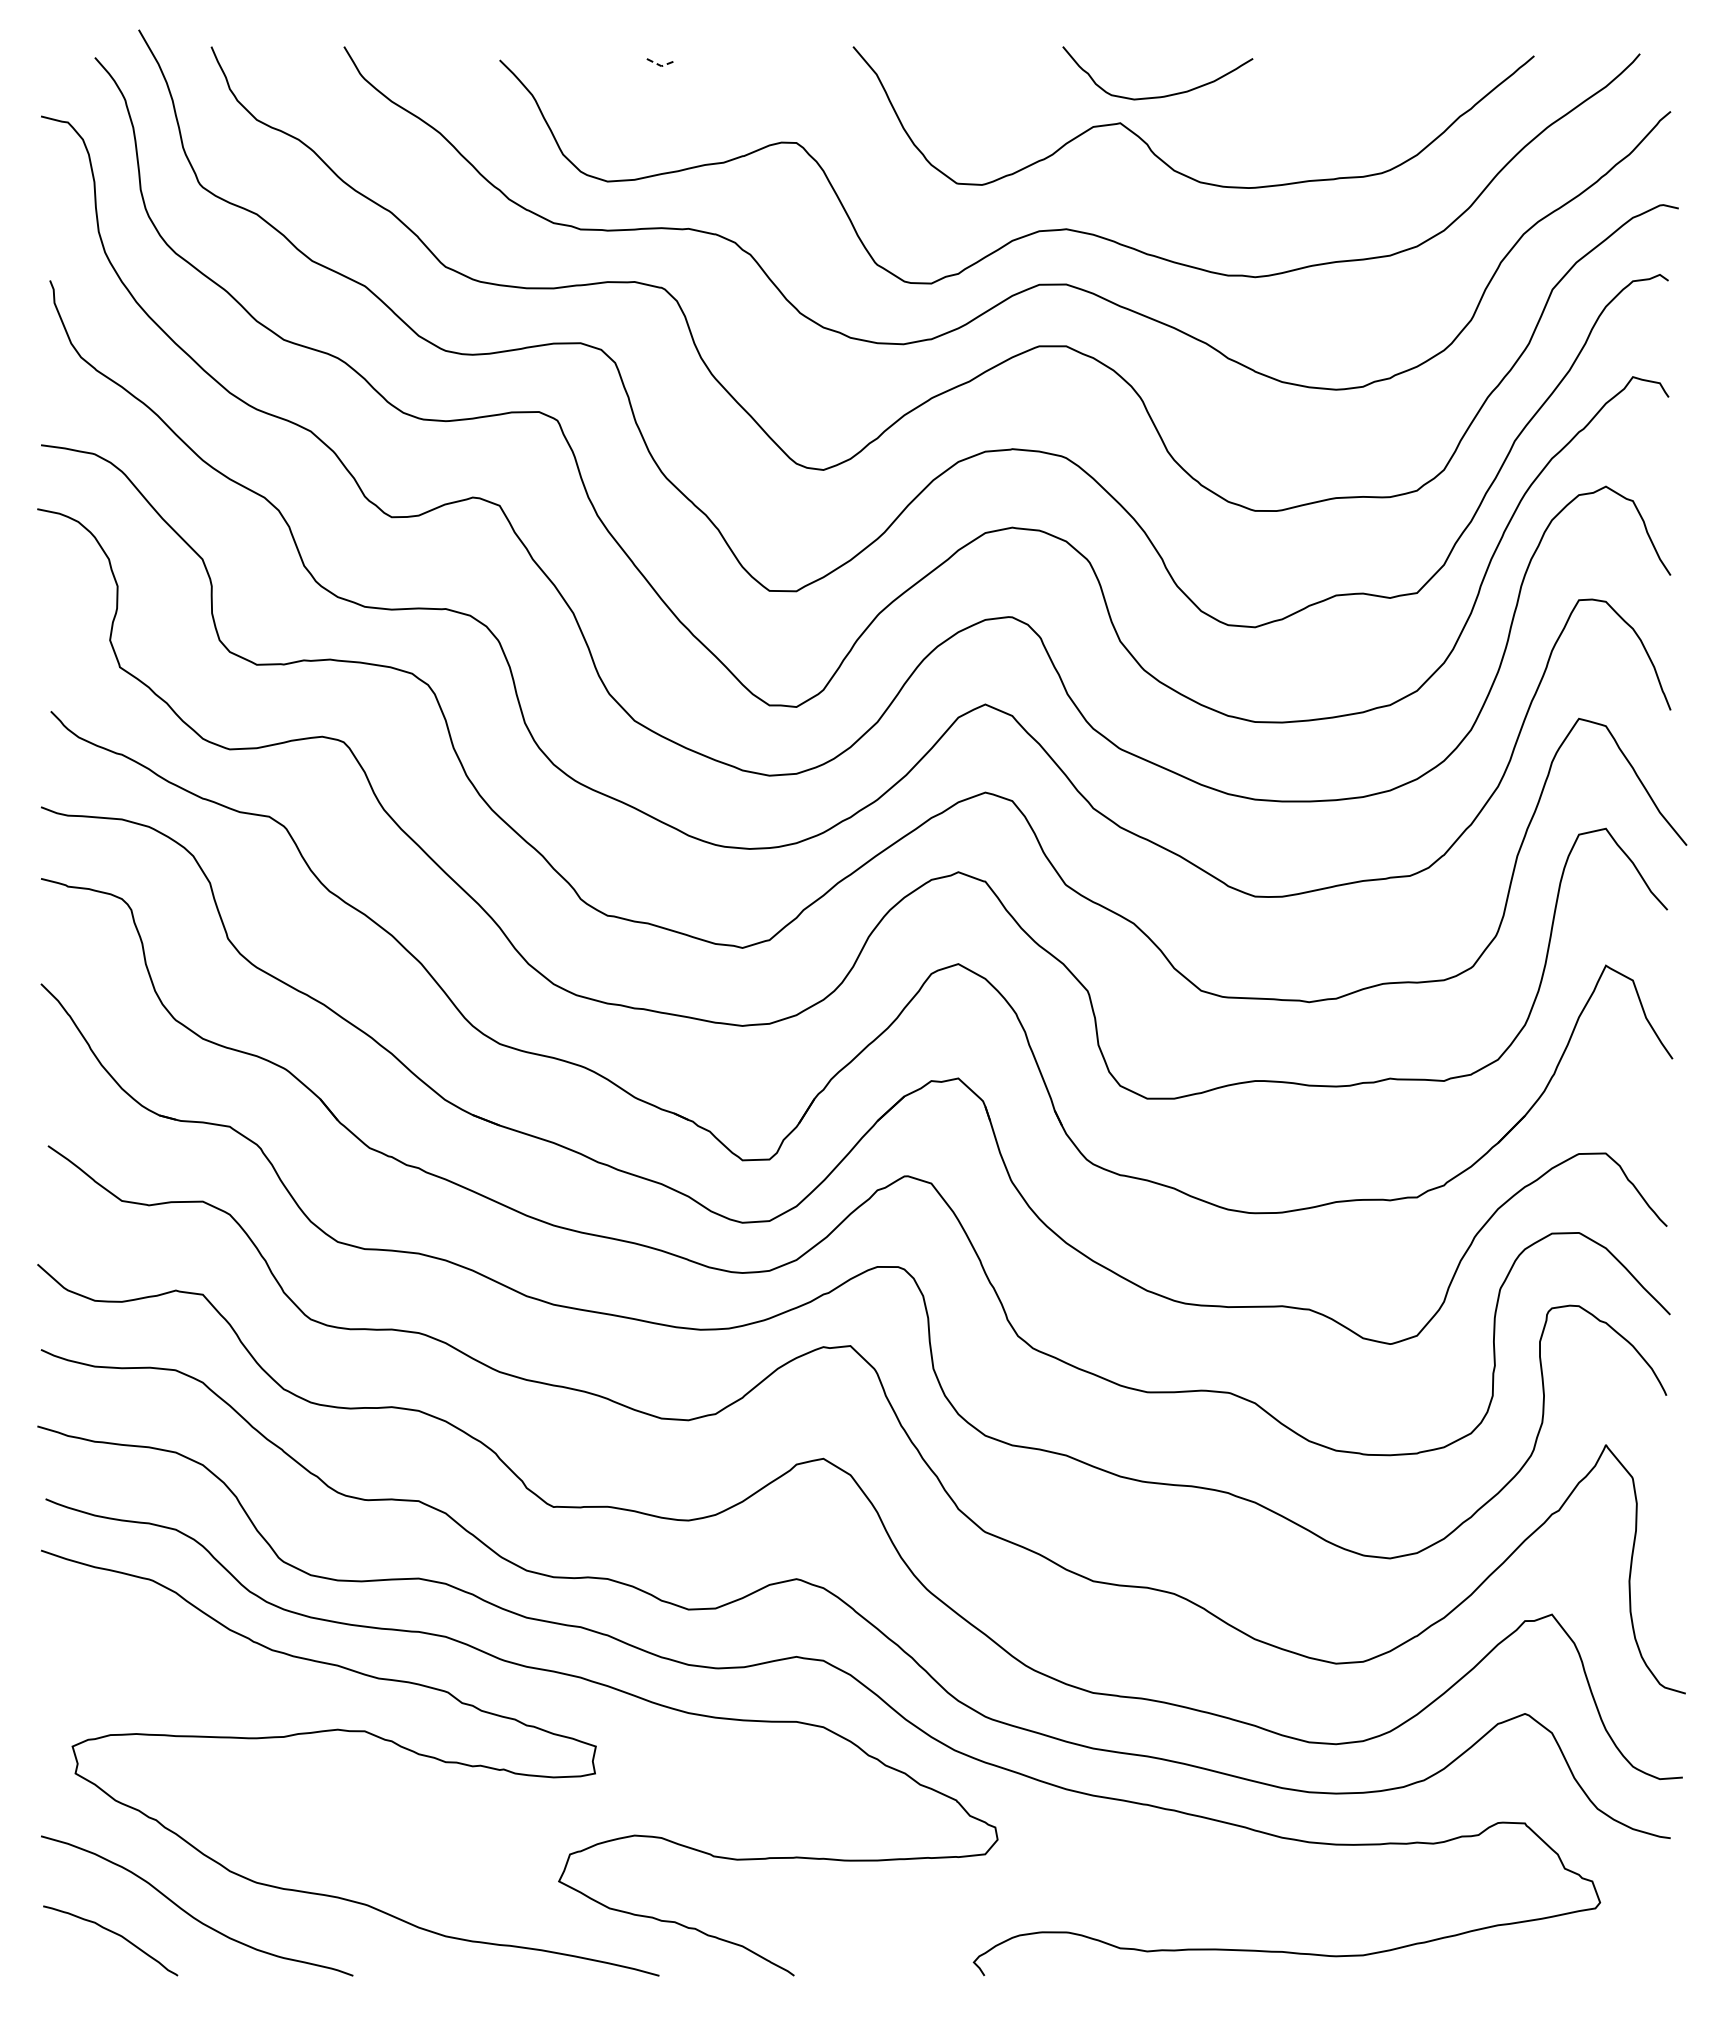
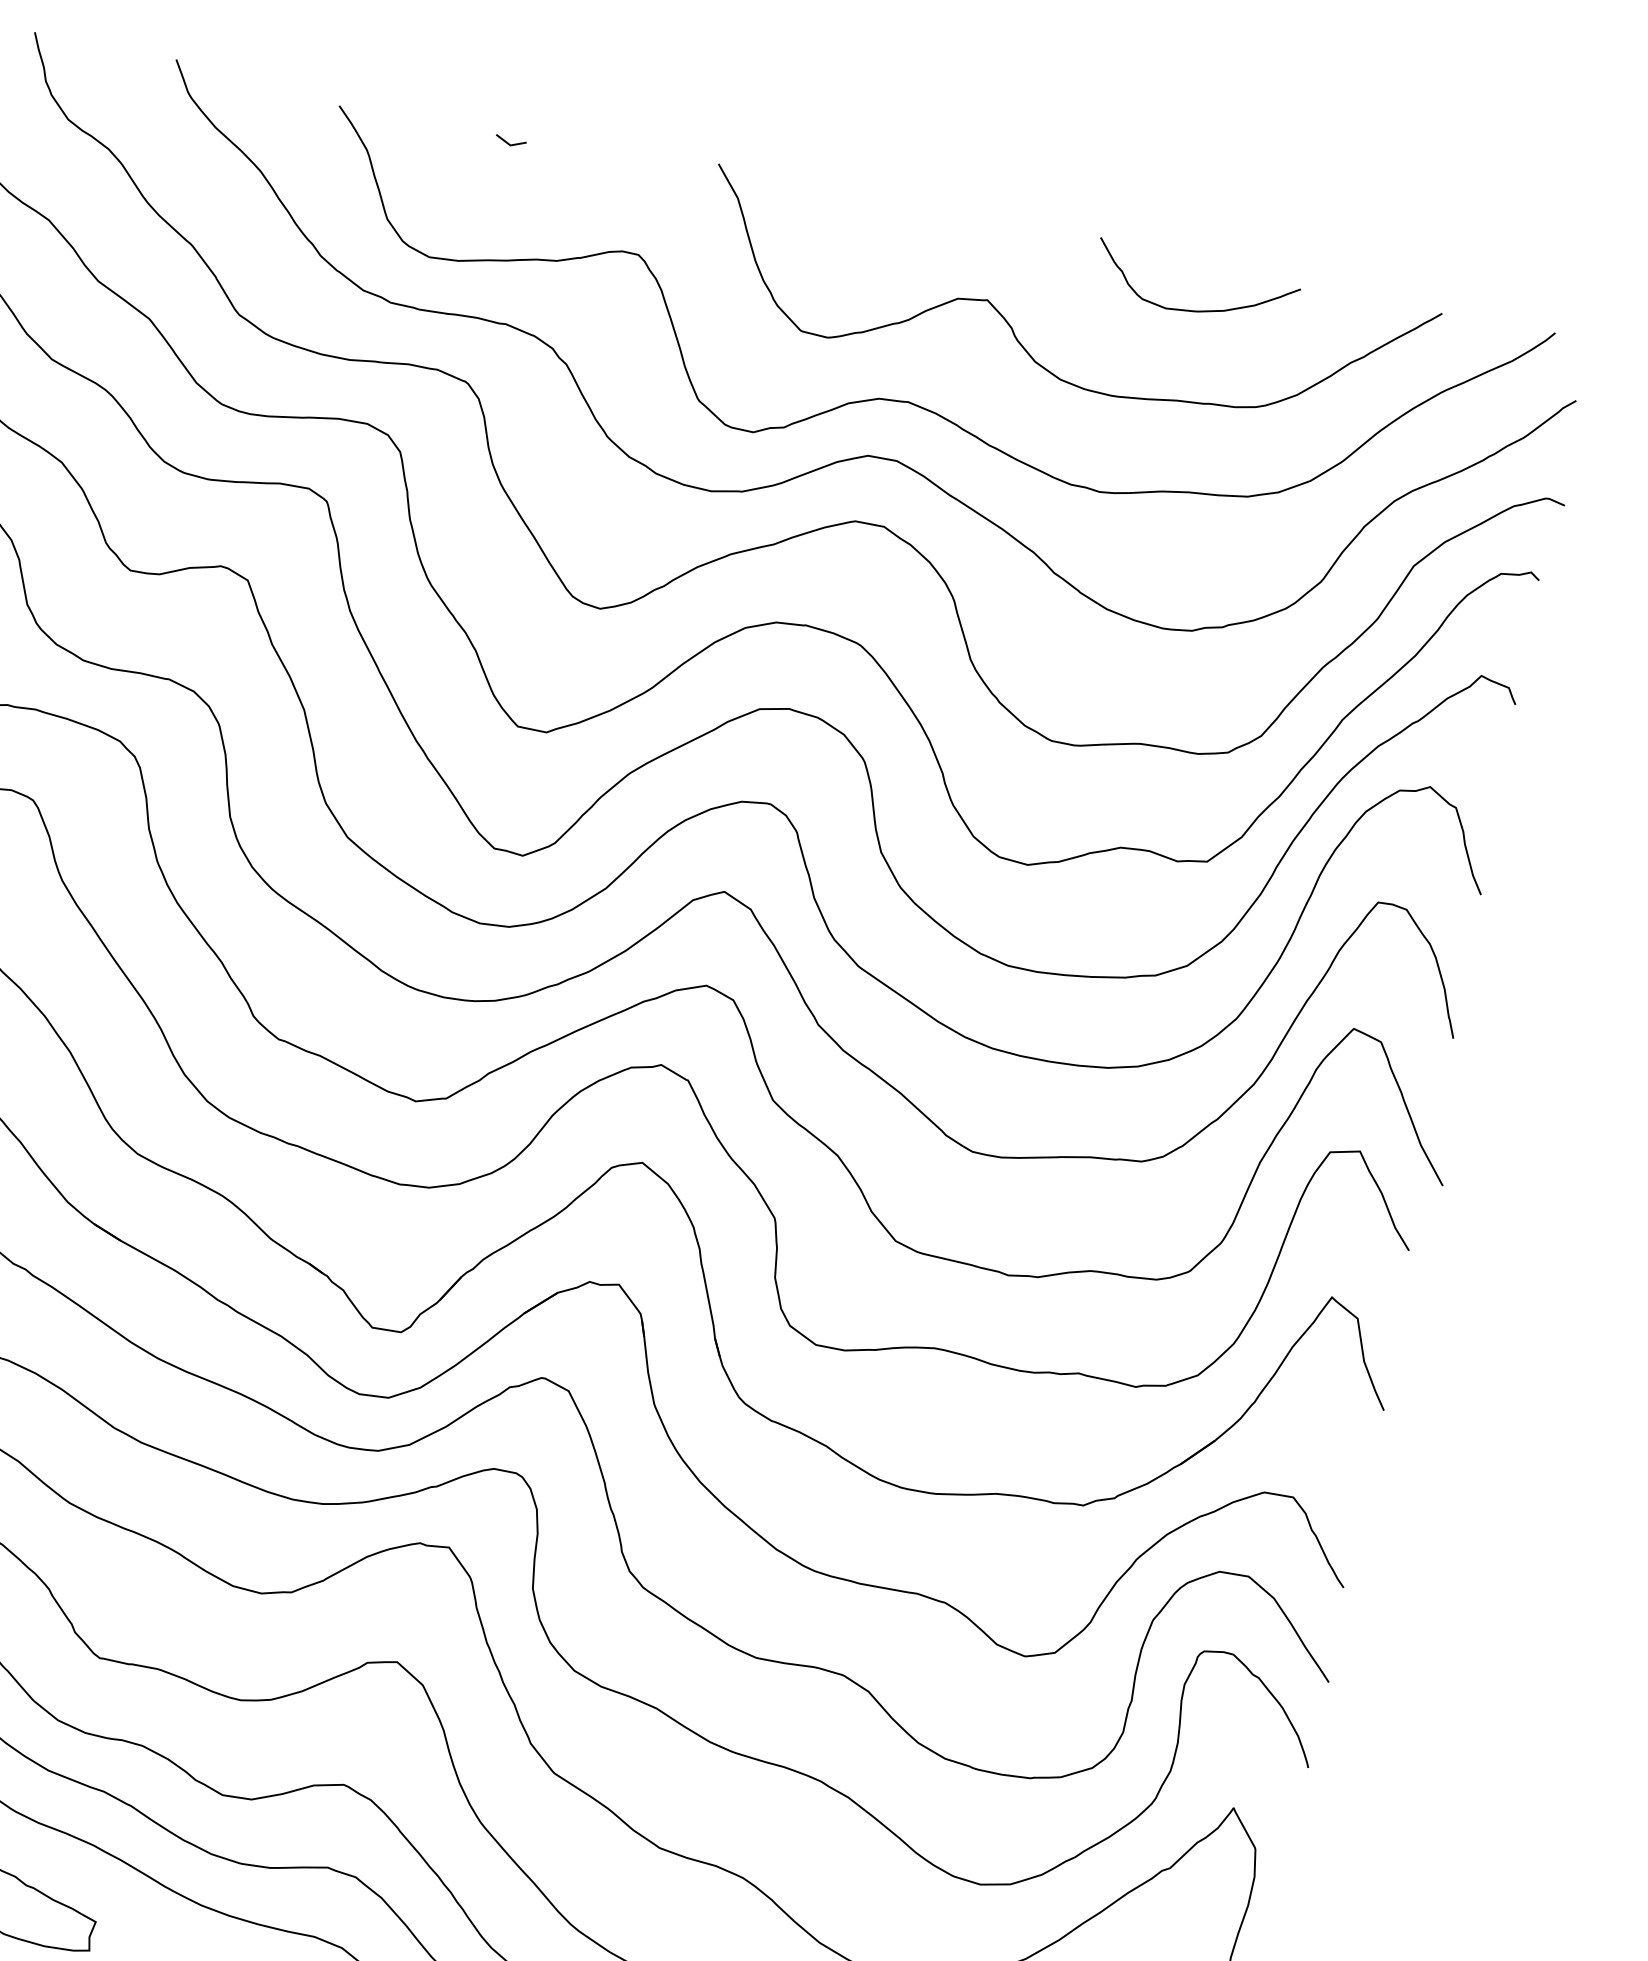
line: (661, 66) -> (510, 145), dashed -> solid
curve: (1163, 95) -> (1197, 310), moved

